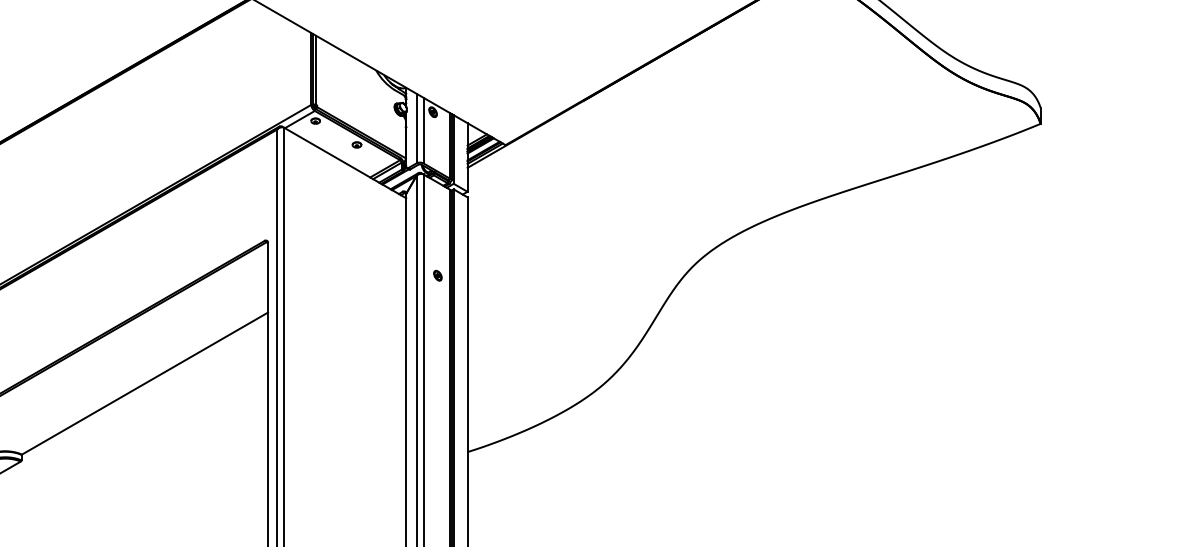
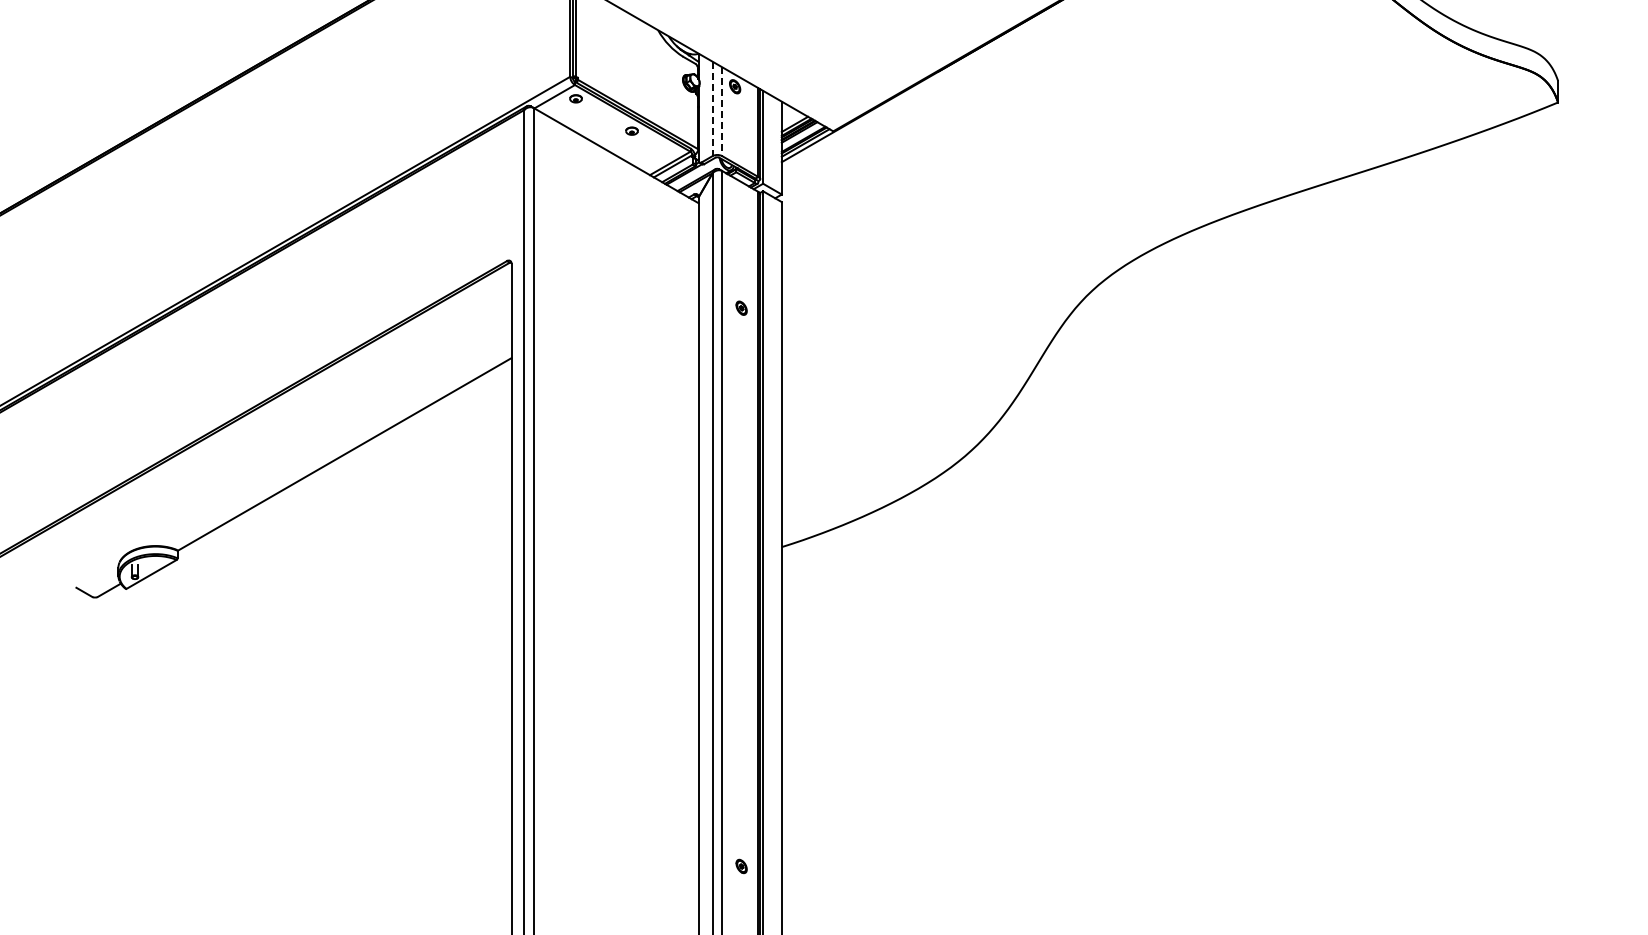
line: (416, 129) -> (712, 109), solid -> dashed
line: (423, 131) -> (722, 112), solid -> dashed

